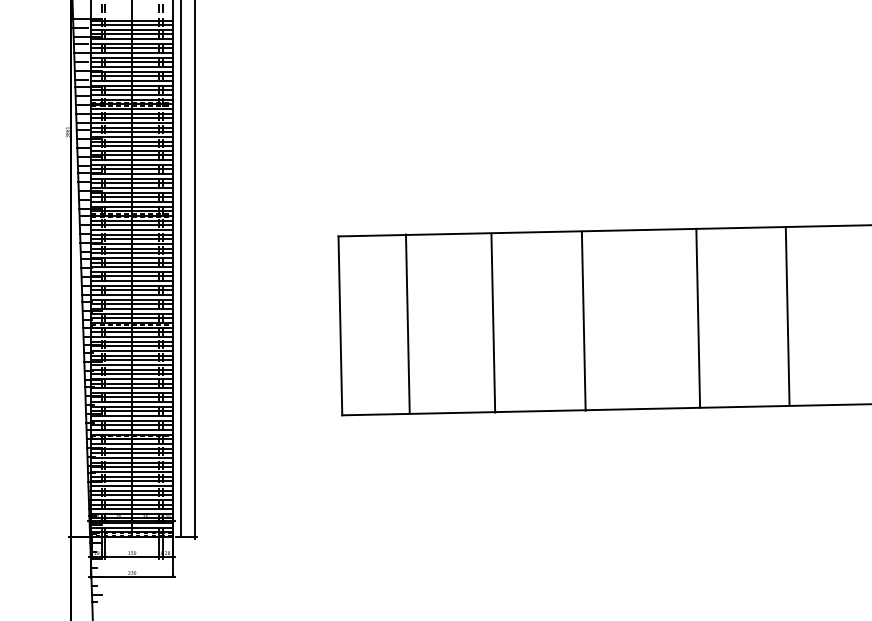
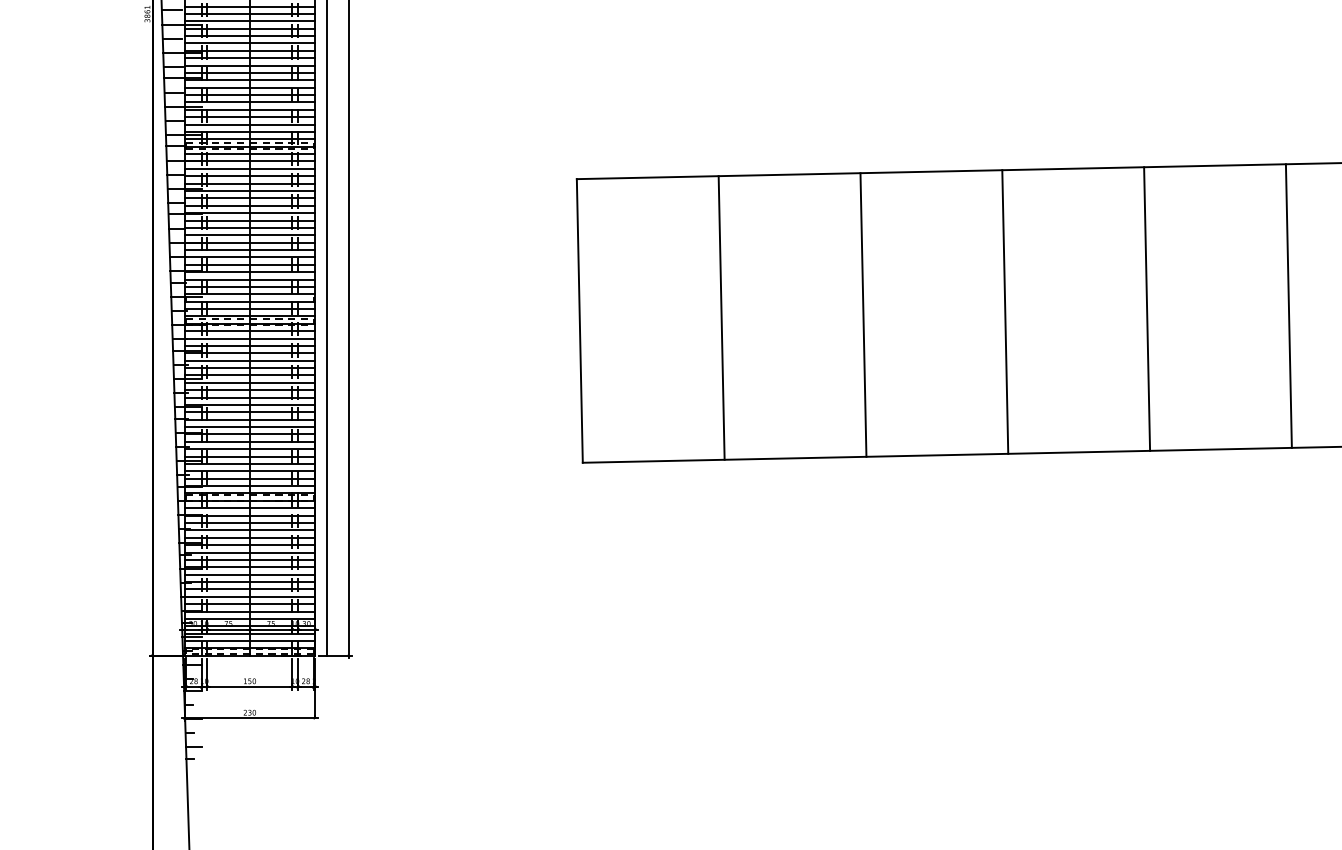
line: (583, 320) -> (1004, 310), moved
line: (493, 322) -> (863, 314), moved
line: (407, 323) -> (721, 317), moved

